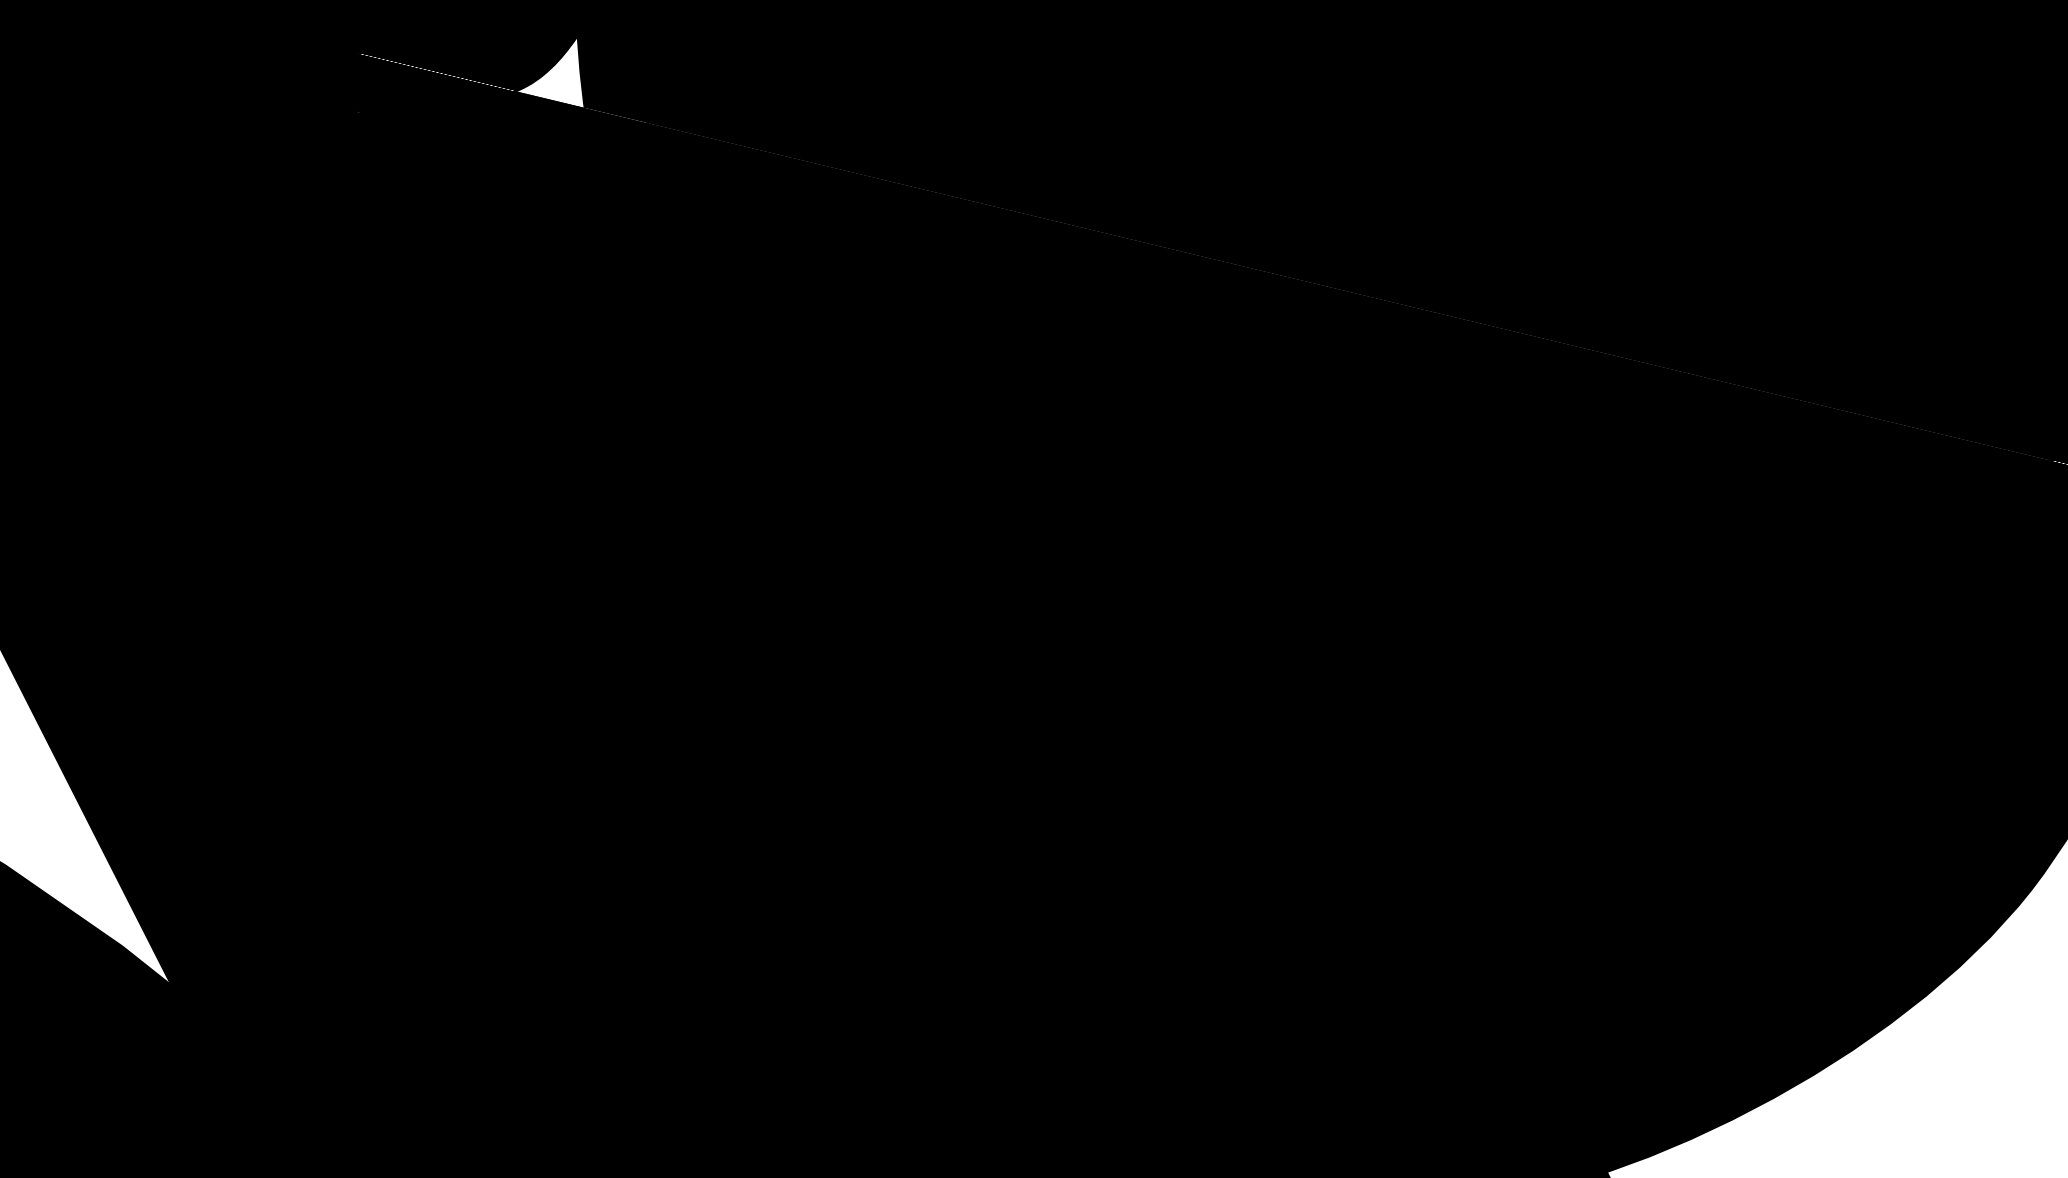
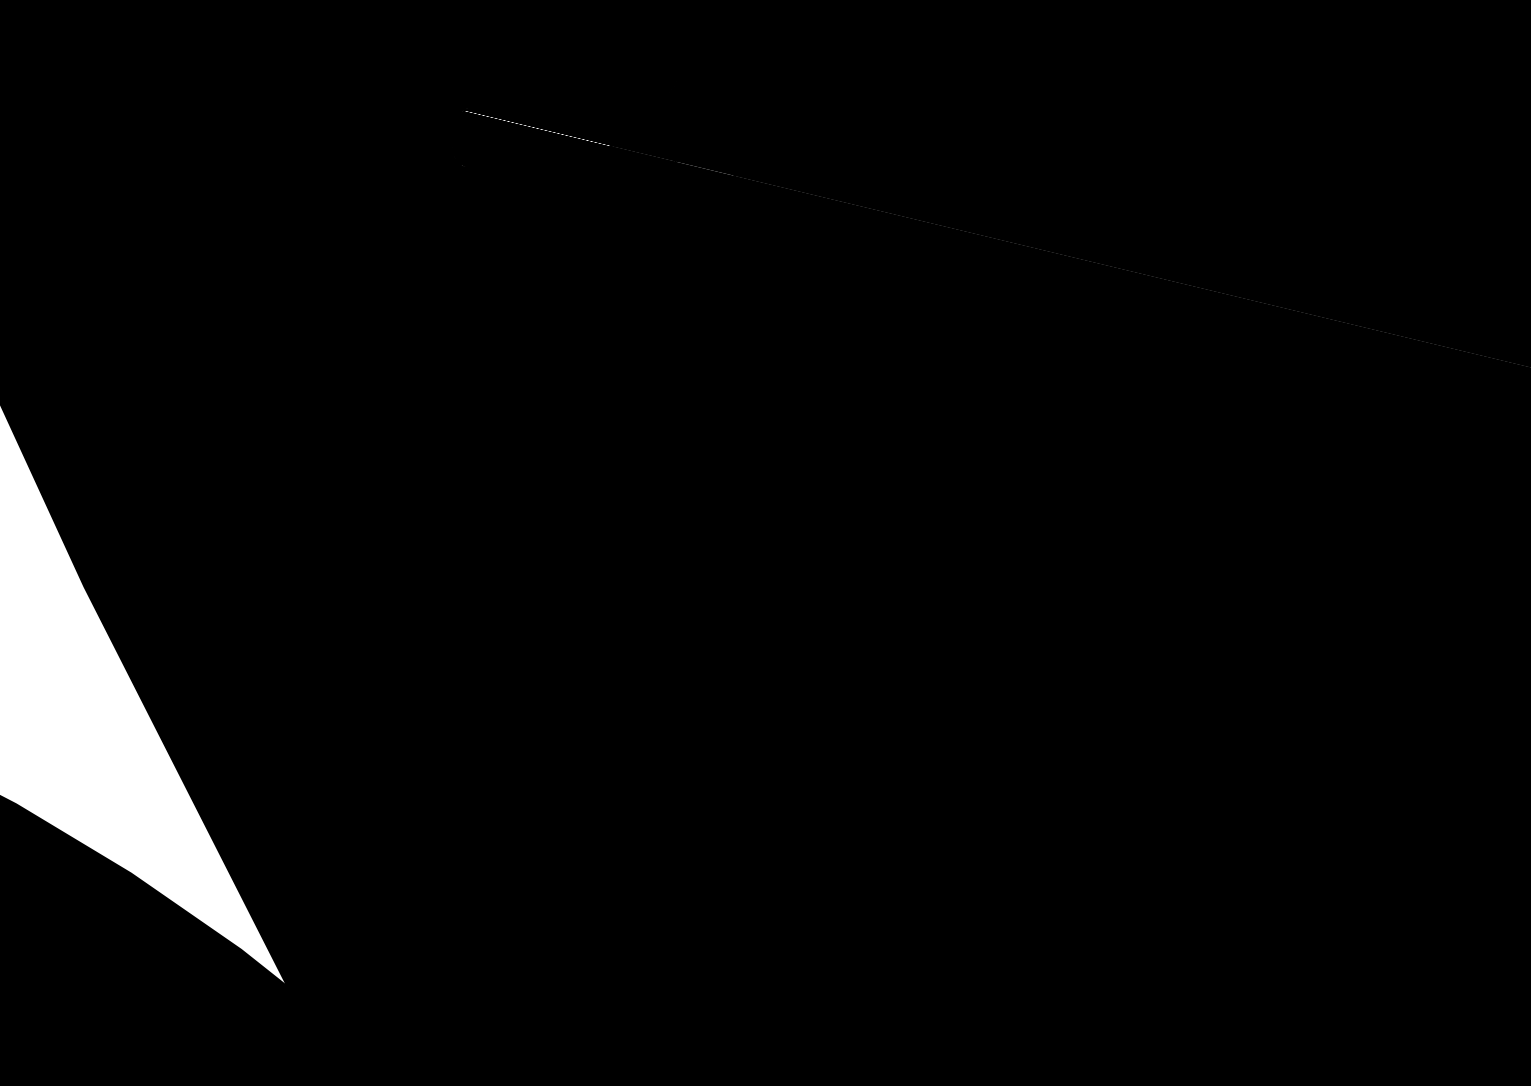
fill: (550, 71) -> (643, 127), added

